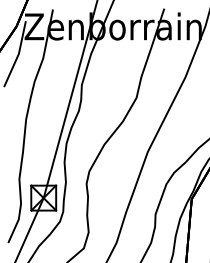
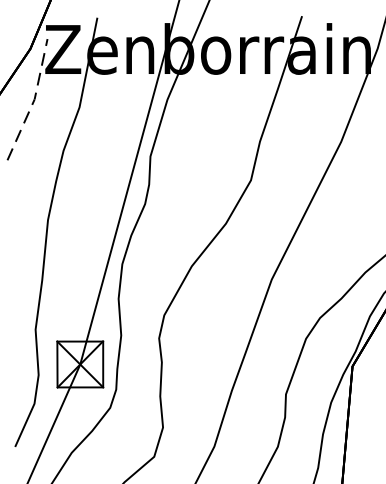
line: (18, 54) -> (33, 100), solid -> dashed

